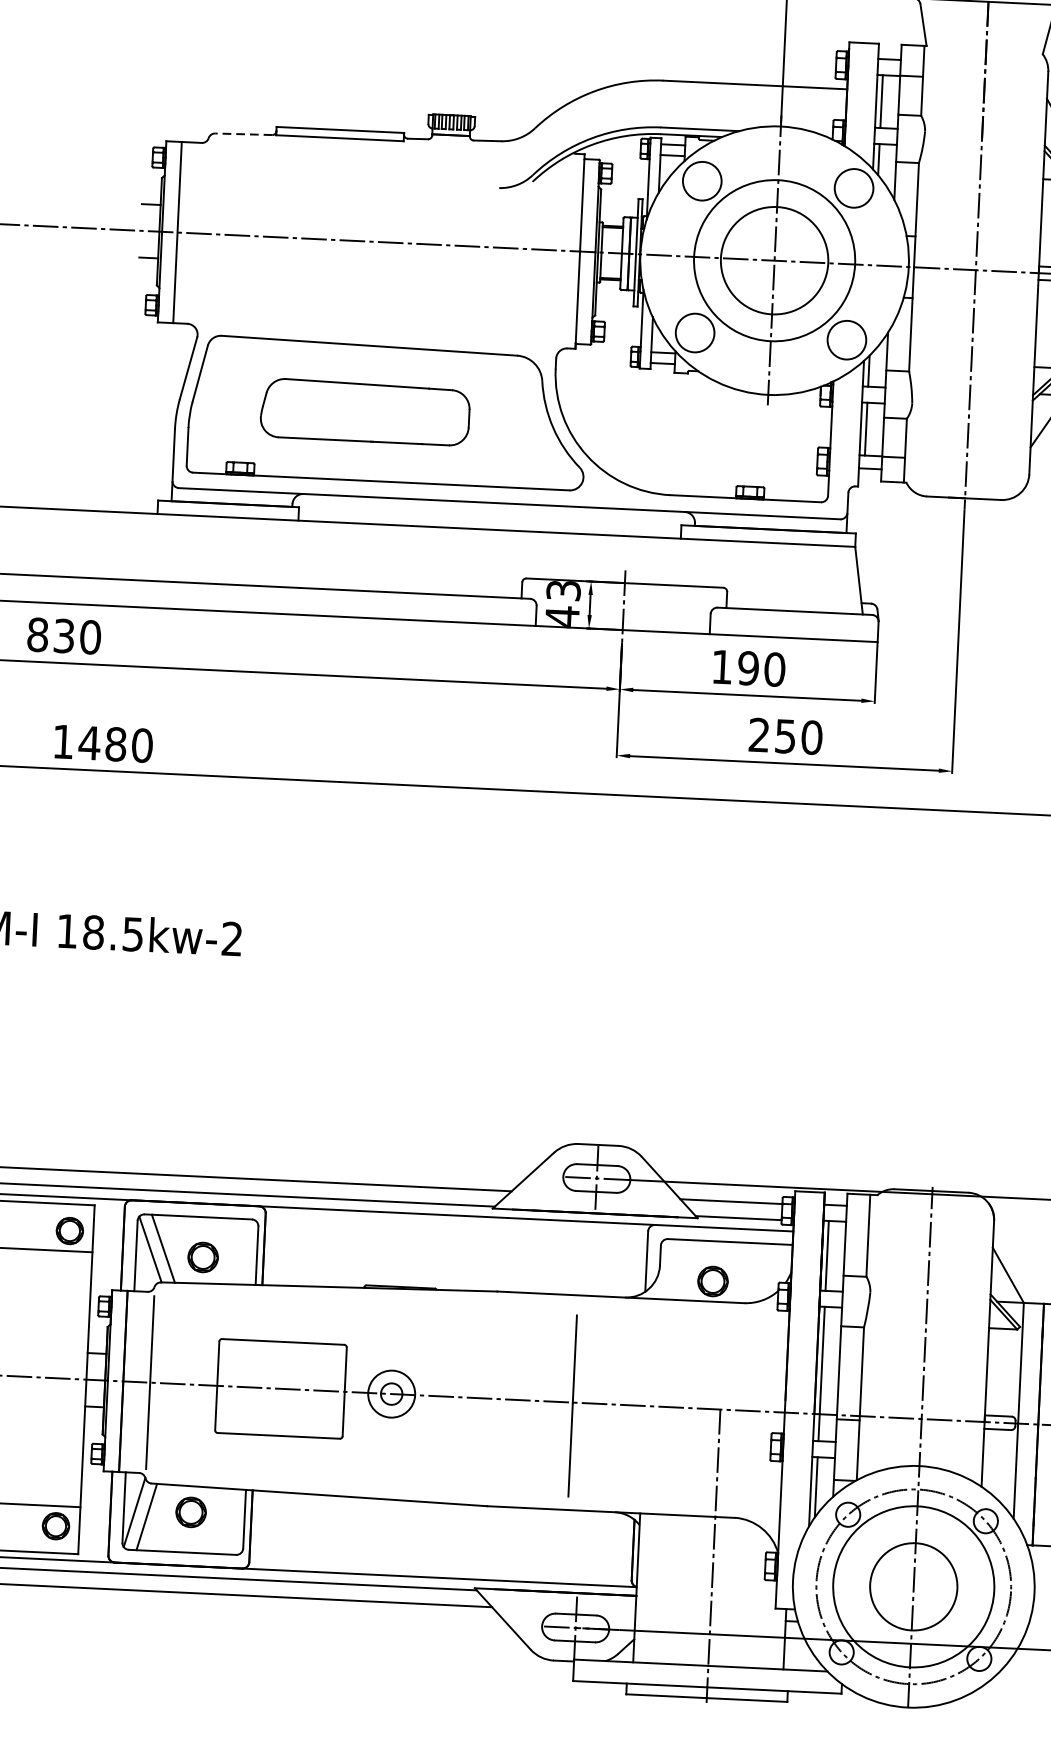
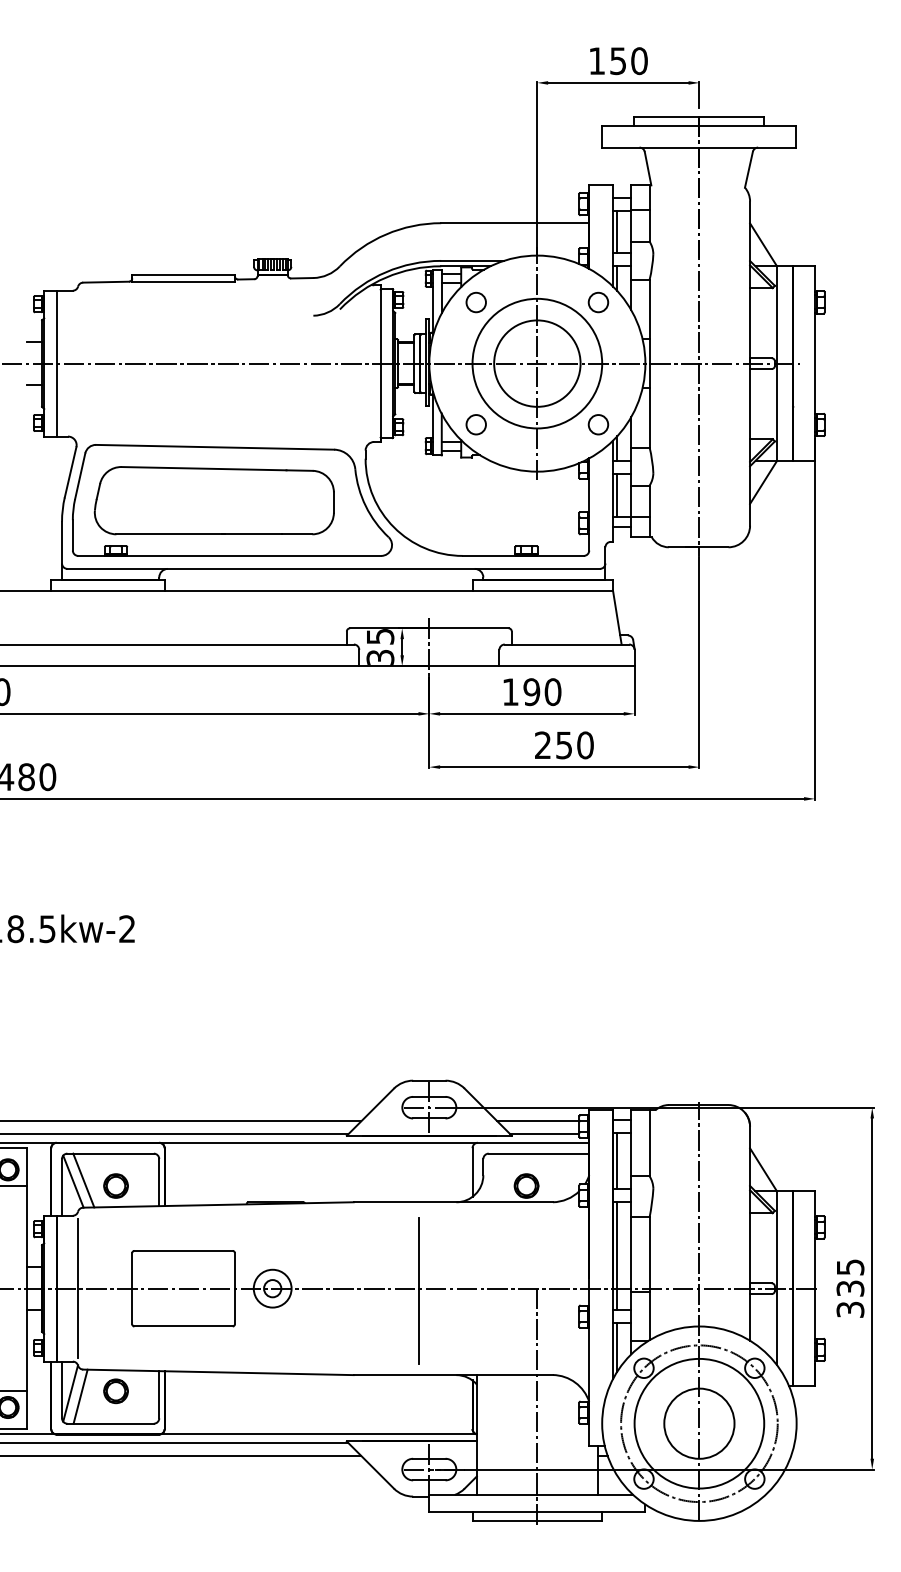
line: (244, 134) -> (106, 282), dashed -> solid
circle: (701, 181) -> (475, 302), size x0.62
circle: (854, 188) -> (598, 302), size x0.62
circle: (694, 332) -> (475, 424), size x0.62
circle: (846, 339) -> (598, 424), size x0.62
part: (364, 411) -> (213, 500), size x1.43
text: (563, 602) -> (380, 646), 43 -> 35

